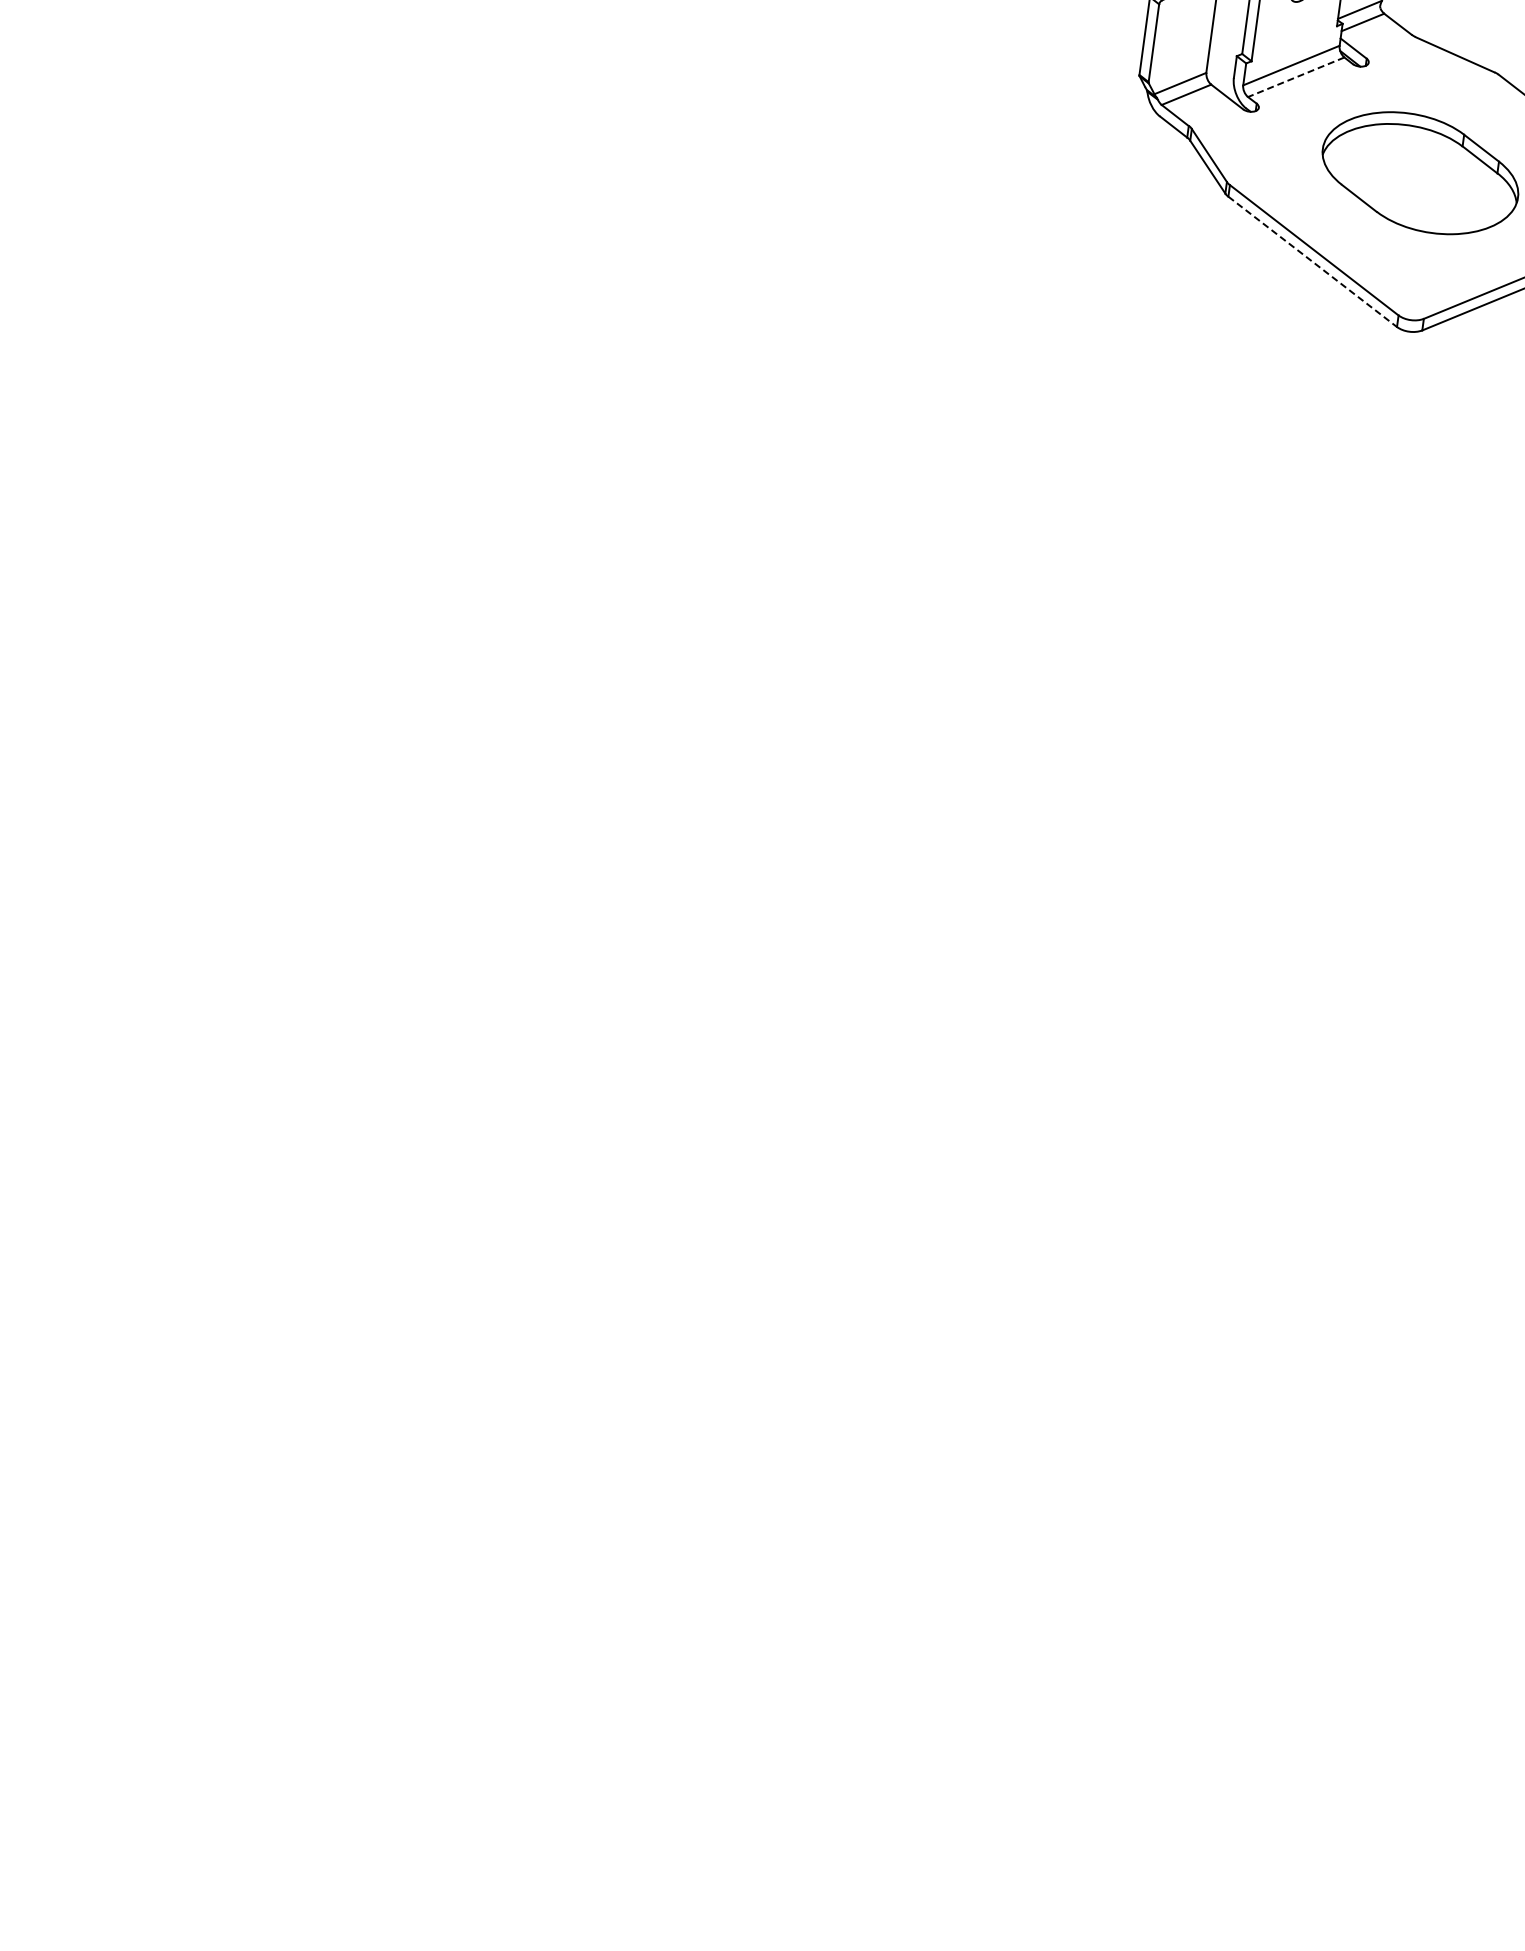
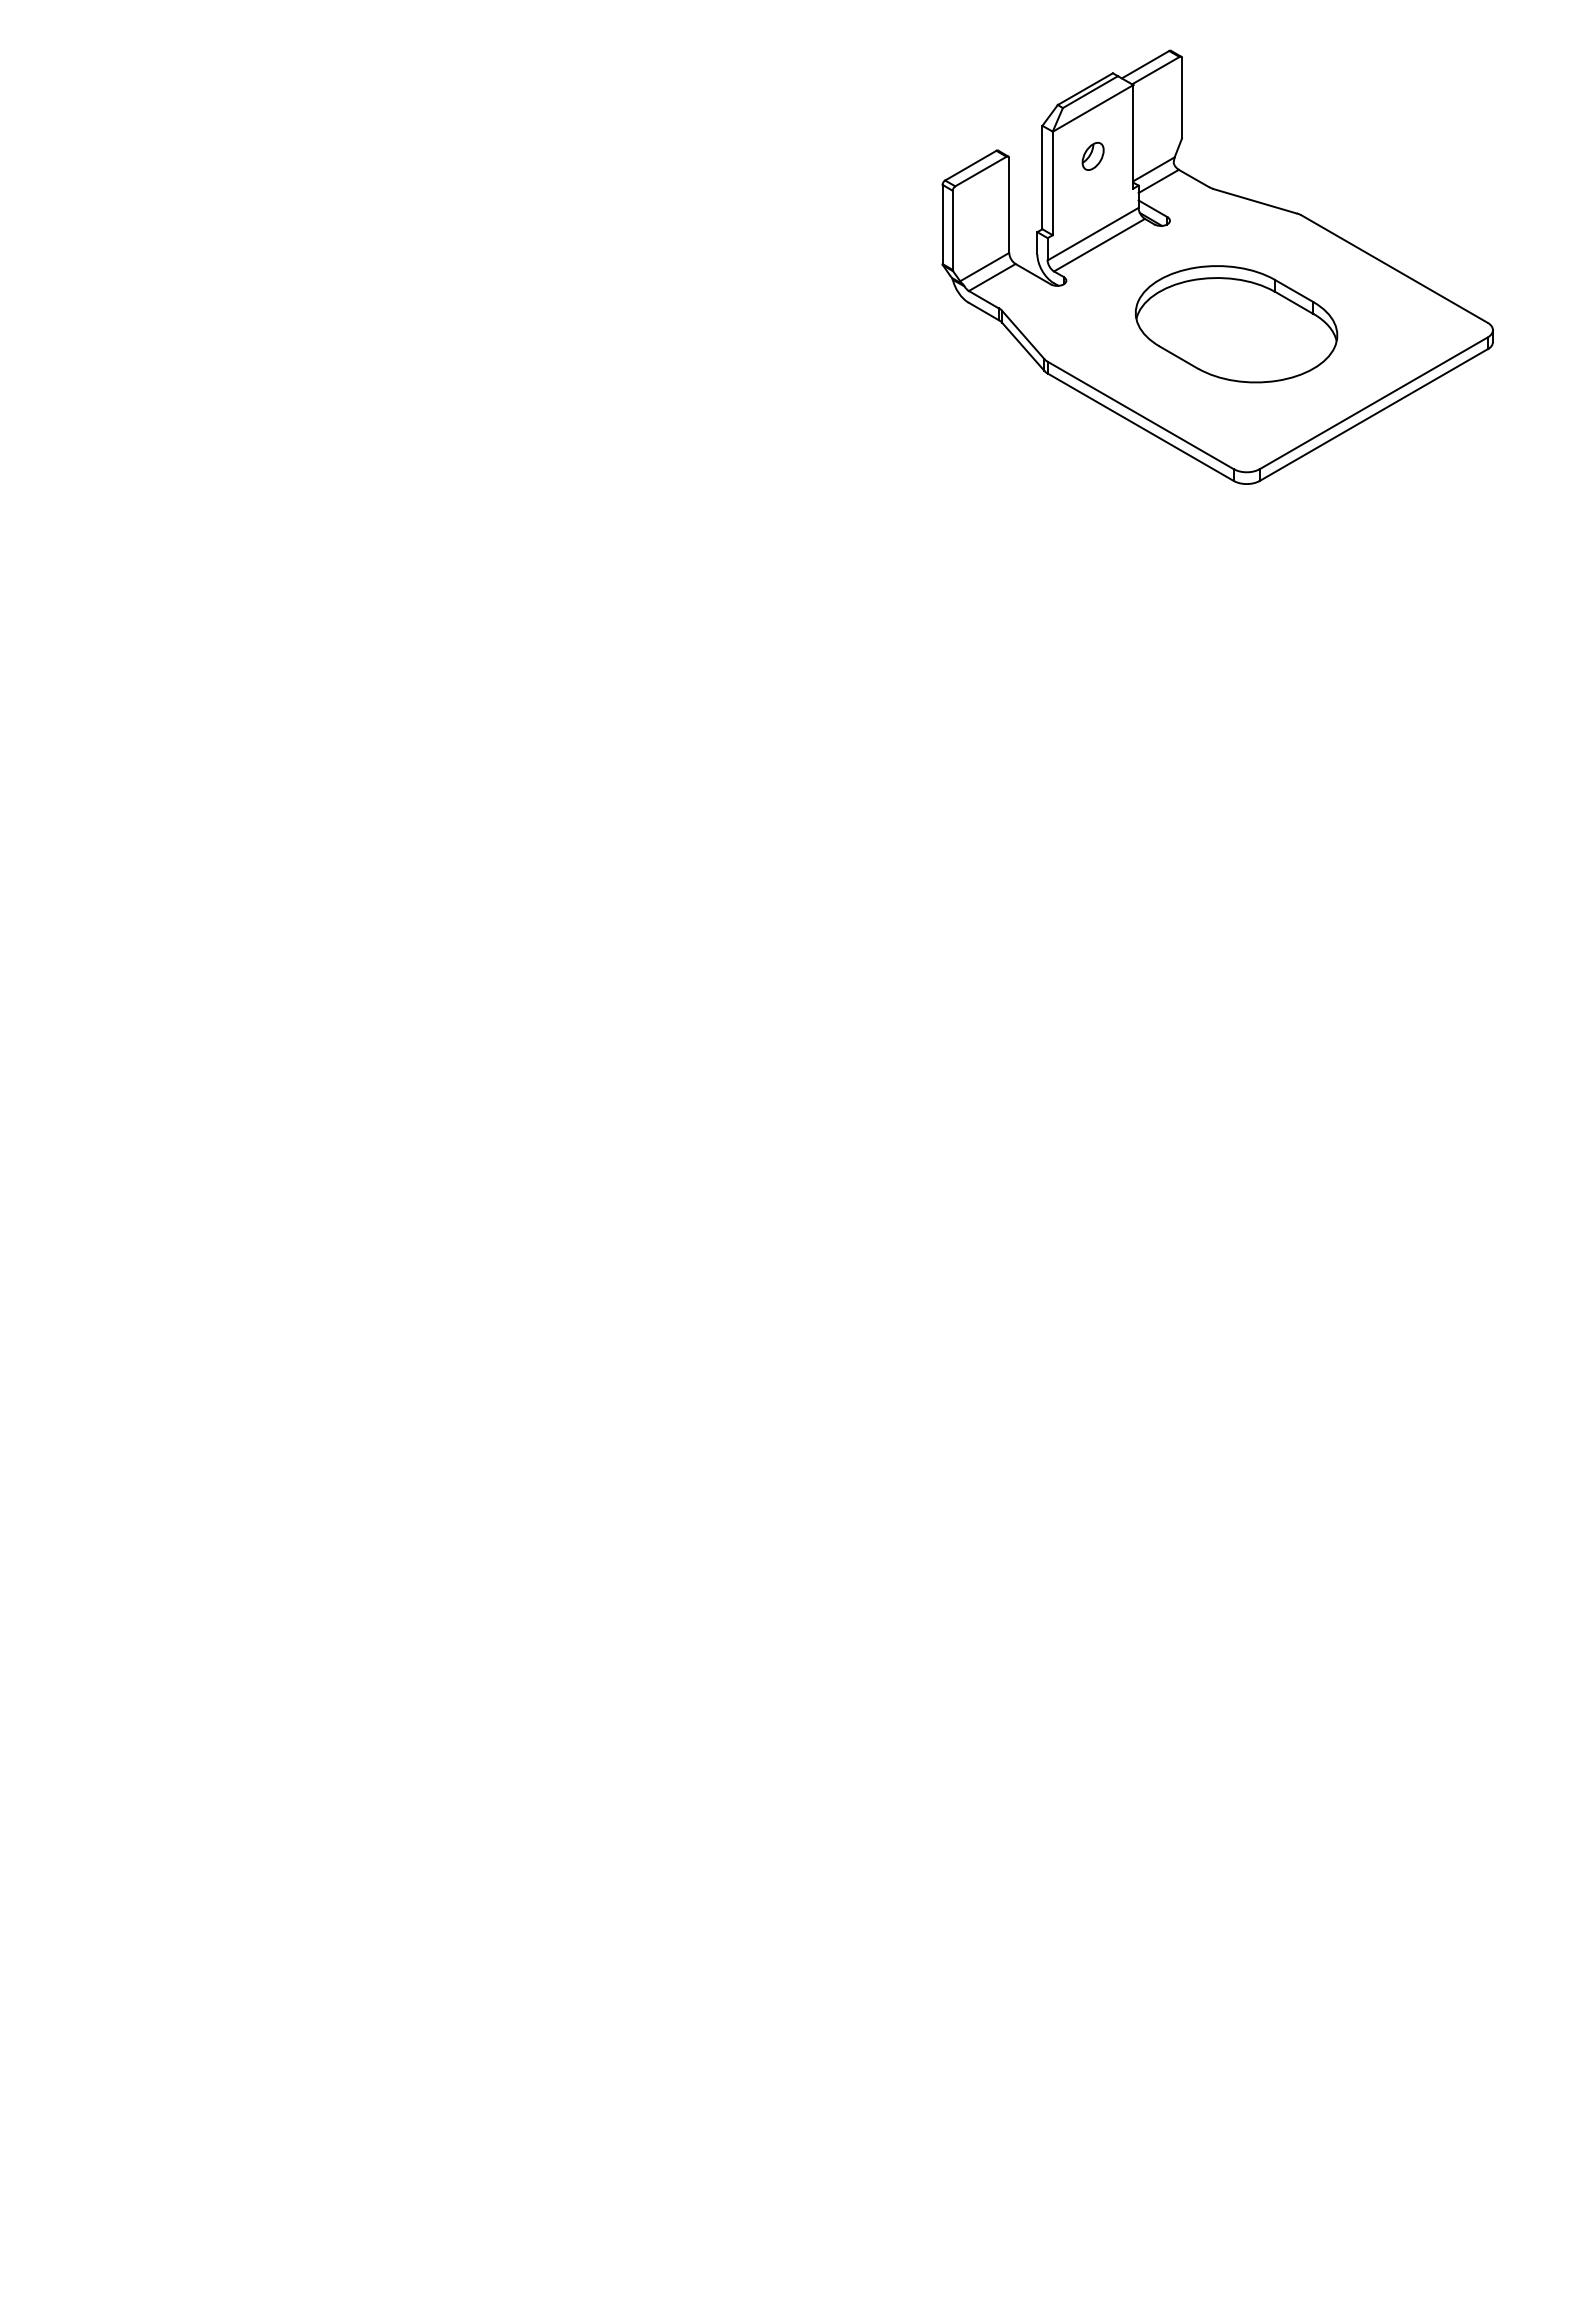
line: (1296, 77) -> (1099, 245), dashed -> solid
line: (1313, 262) -> (1141, 427), dashed -> solid

